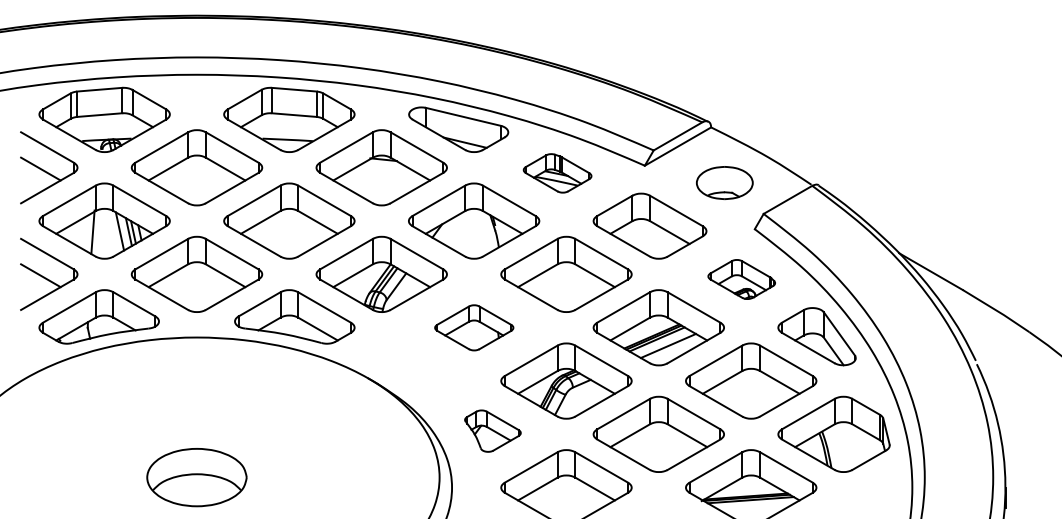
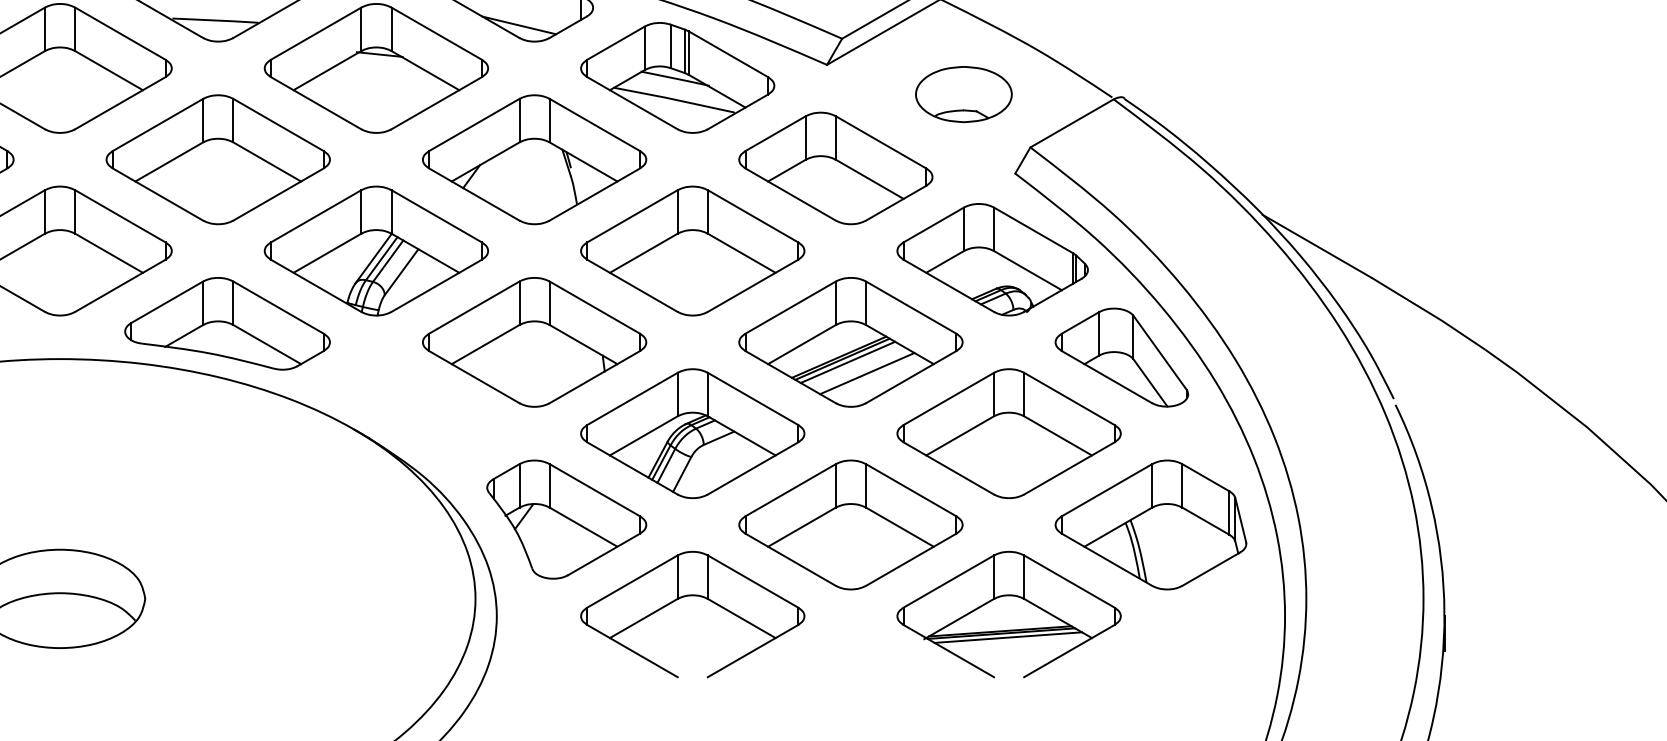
part: (557, 173) -> (677, 78), size x1.67
part: (741, 279) -> (992, 259), size x1.67
part: (474, 327) -> (535, 341), size x1.67
part: (492, 430) -> (566, 518), size x1.67

